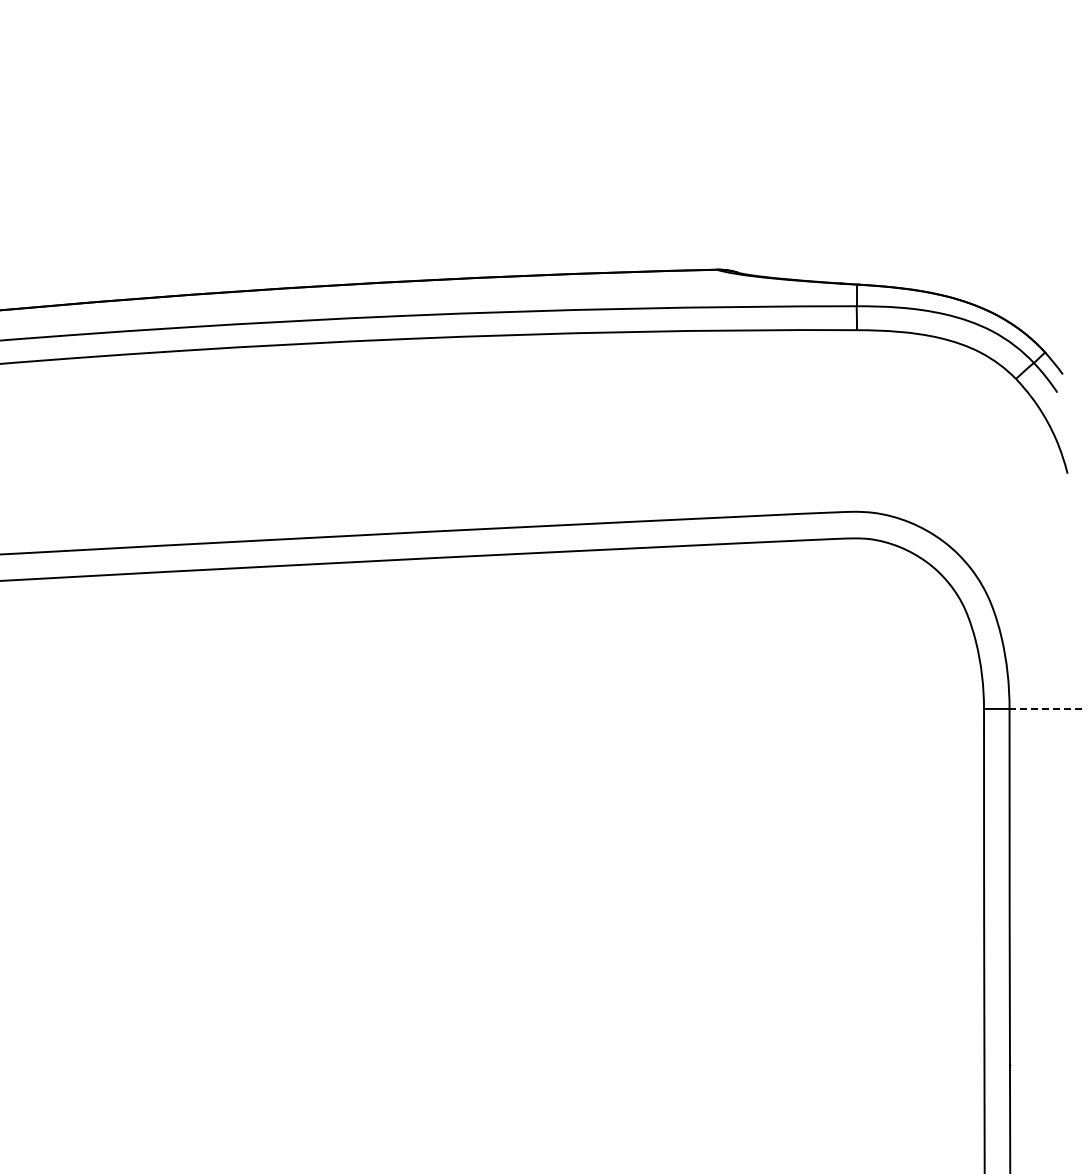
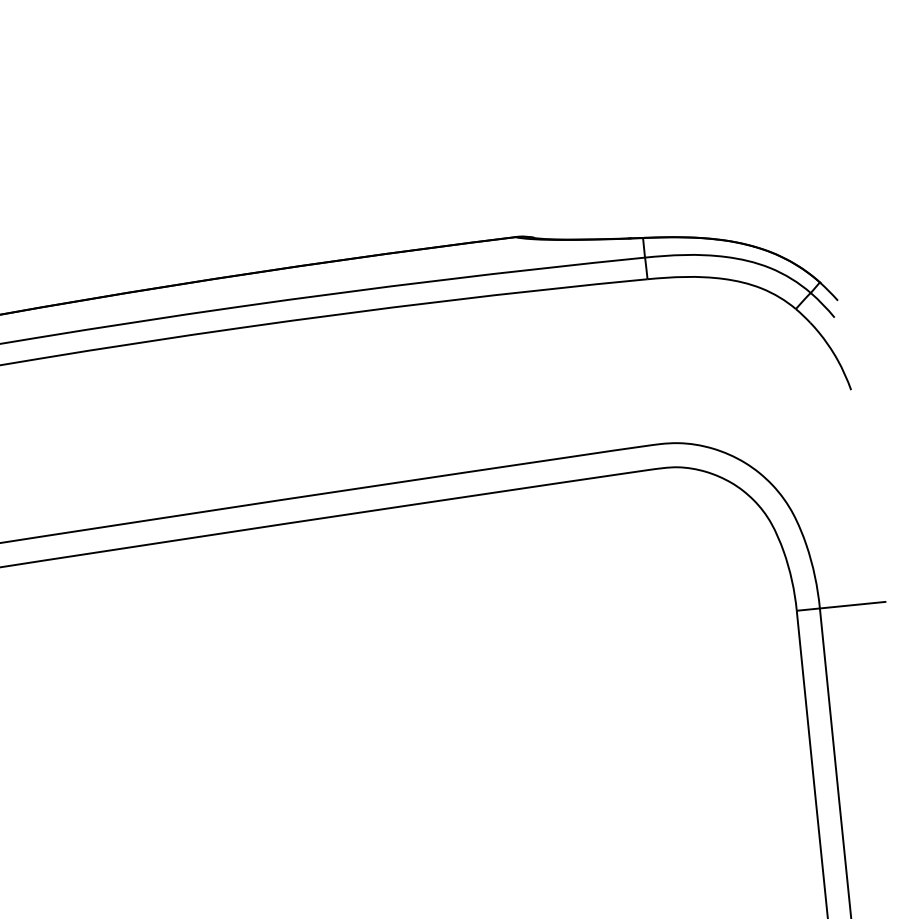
line: (1045, 708) -> (852, 604), dashed -> solid

